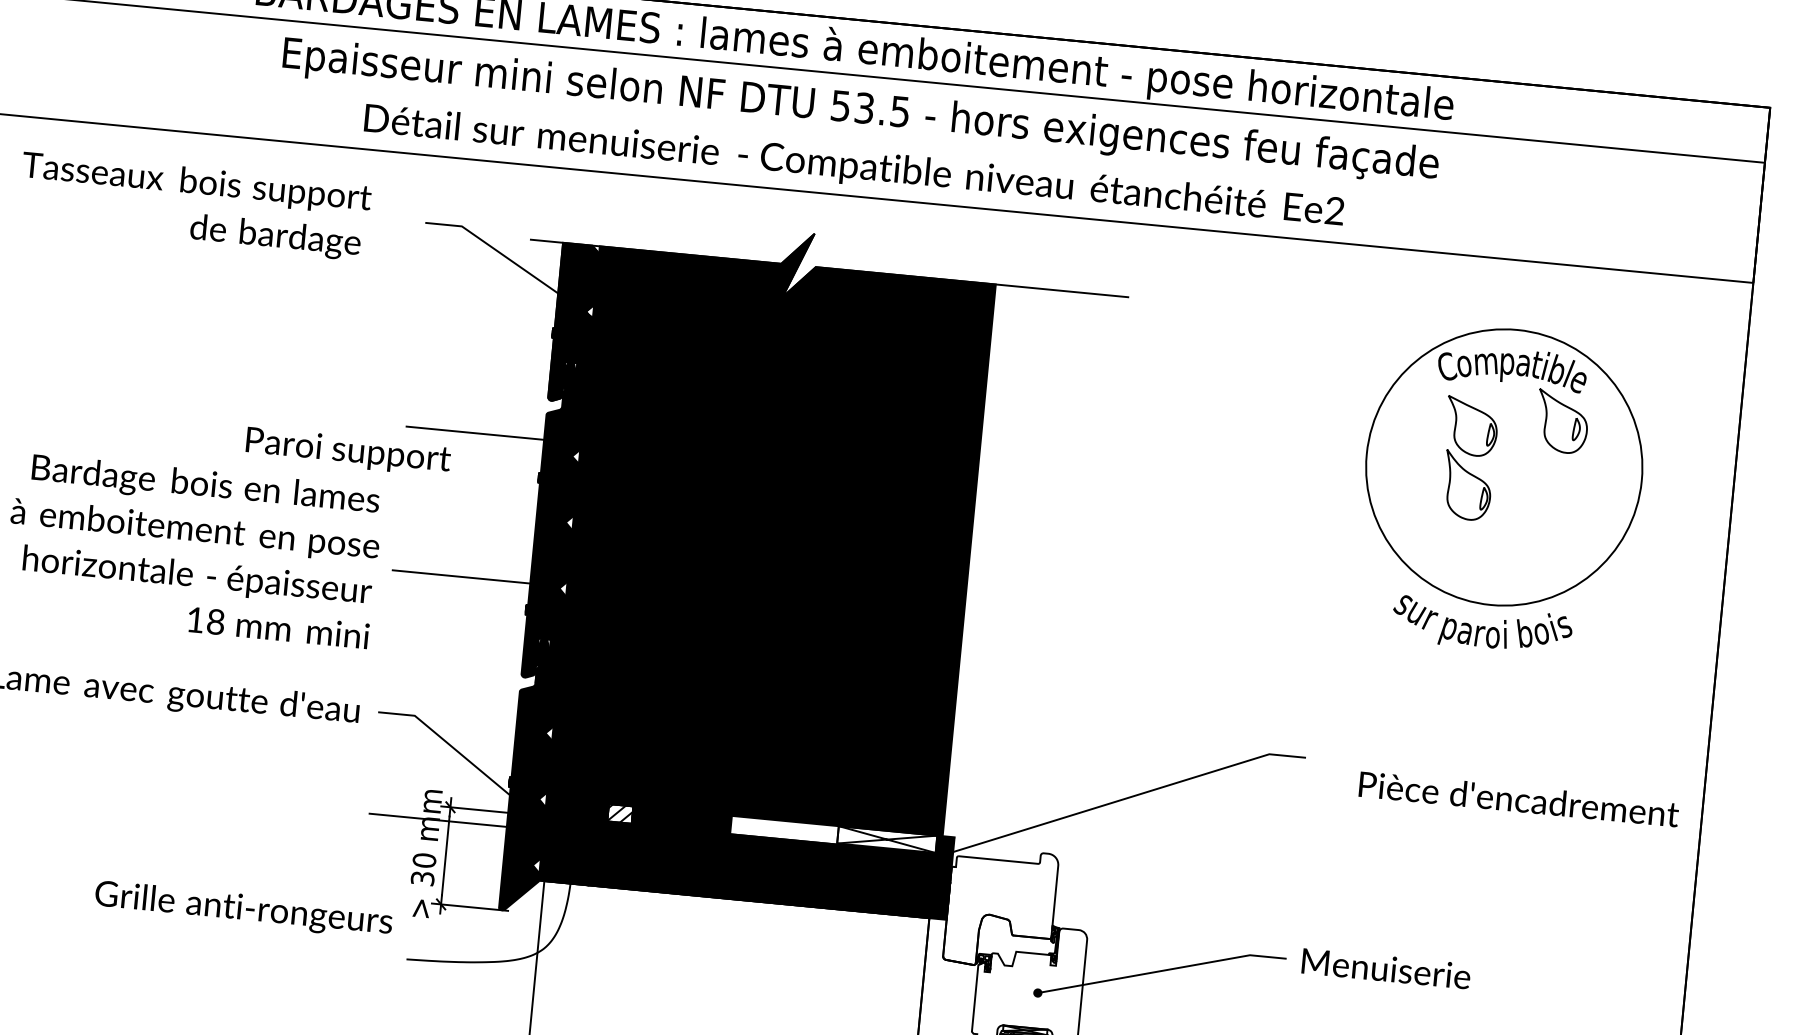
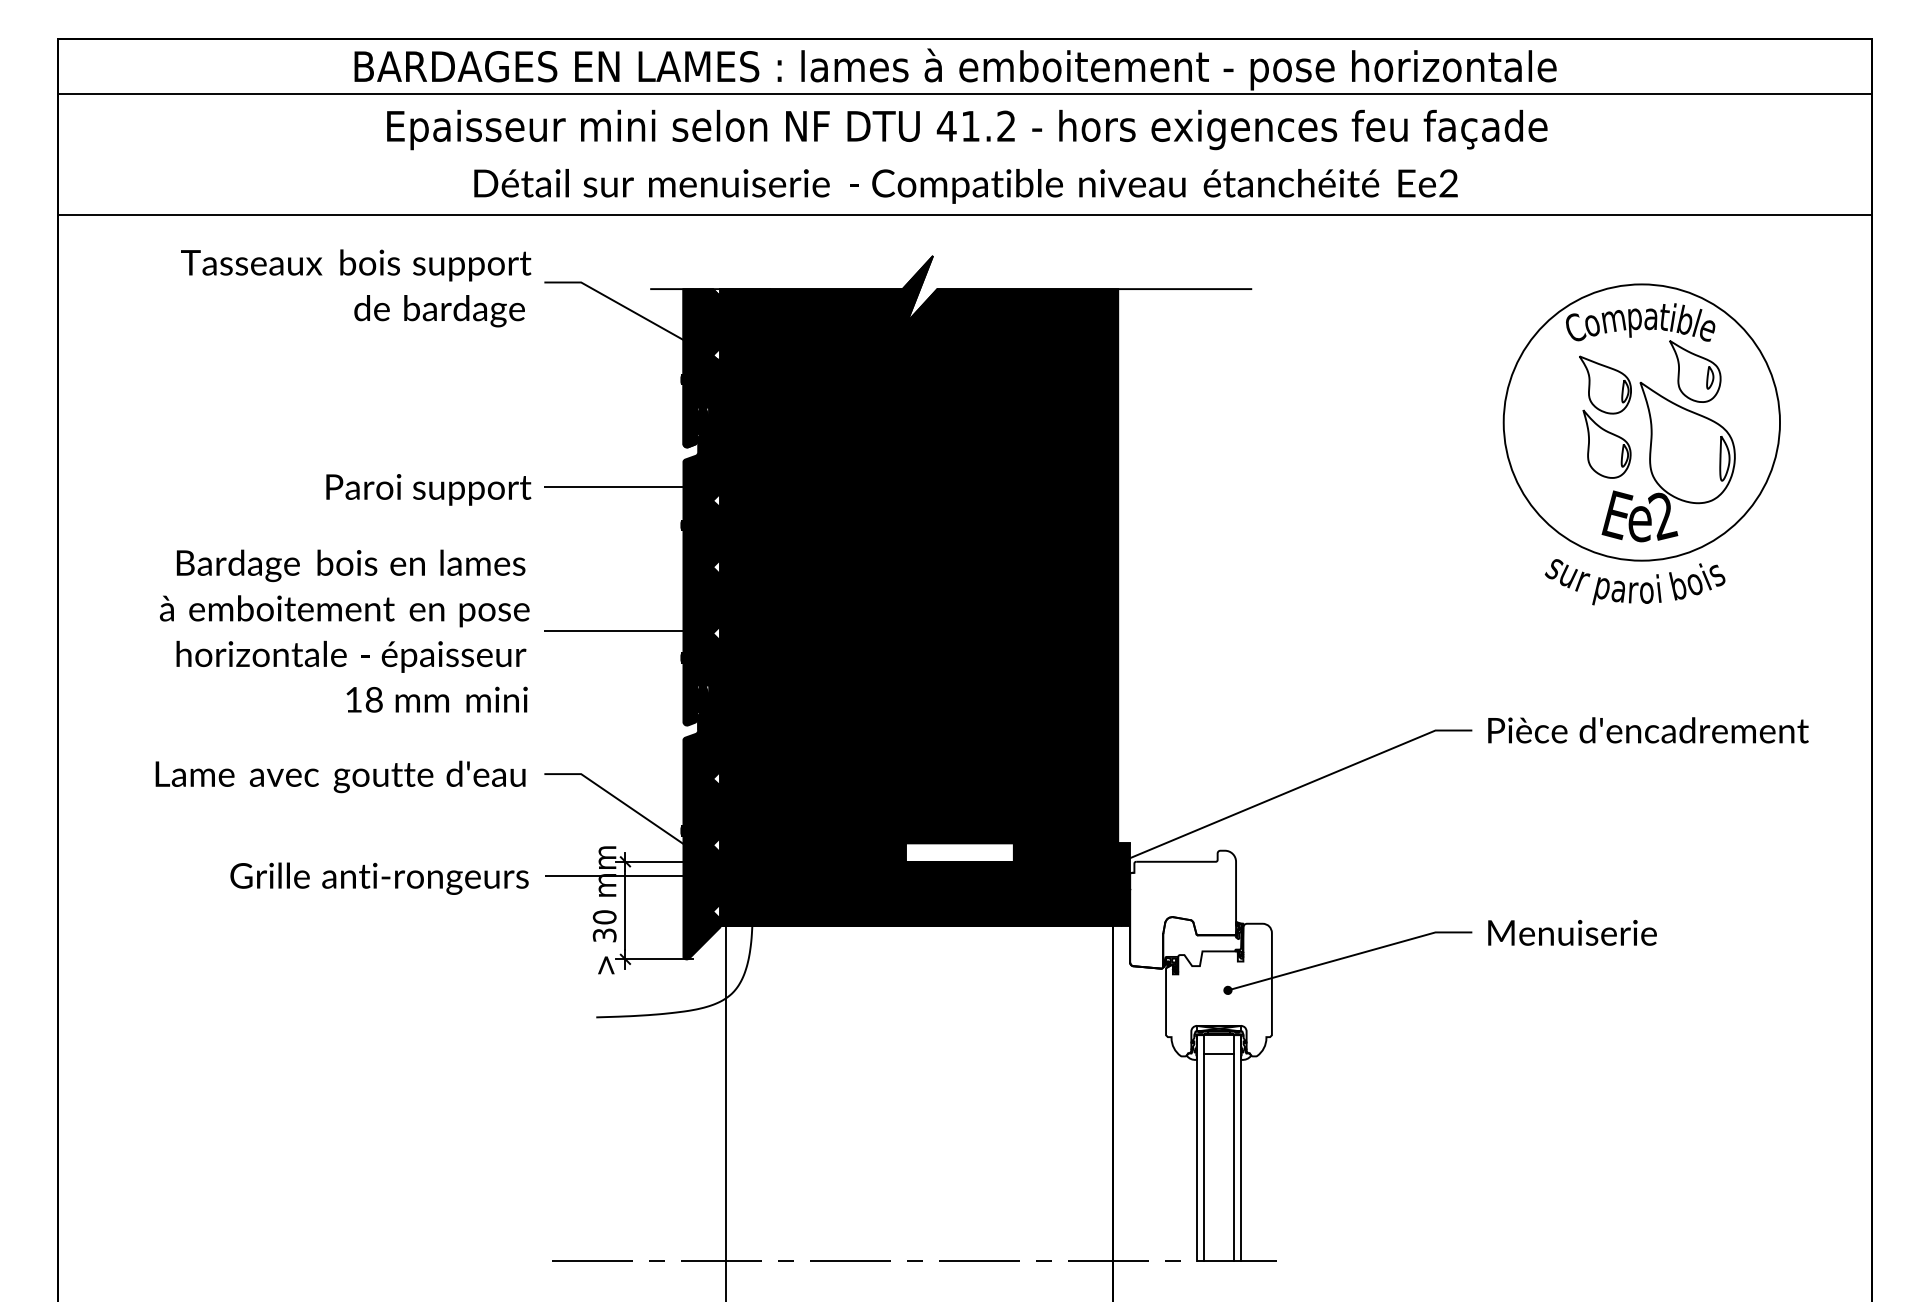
text: (869, 108) -> (975, 126), 53.5 -> 41.2
text: (194, 206) -> (356, 288), moved
text: (348, 451) -> (428, 489), moved
part: (1526, 509) -> (1668, 462), added
text: (1519, 799) -> (1648, 730), moved
fill: (619, 813) -> (794, 851), added
fill: (886, 838) -> (1062, 851), added
text: (243, 909) -> (379, 878), moved

